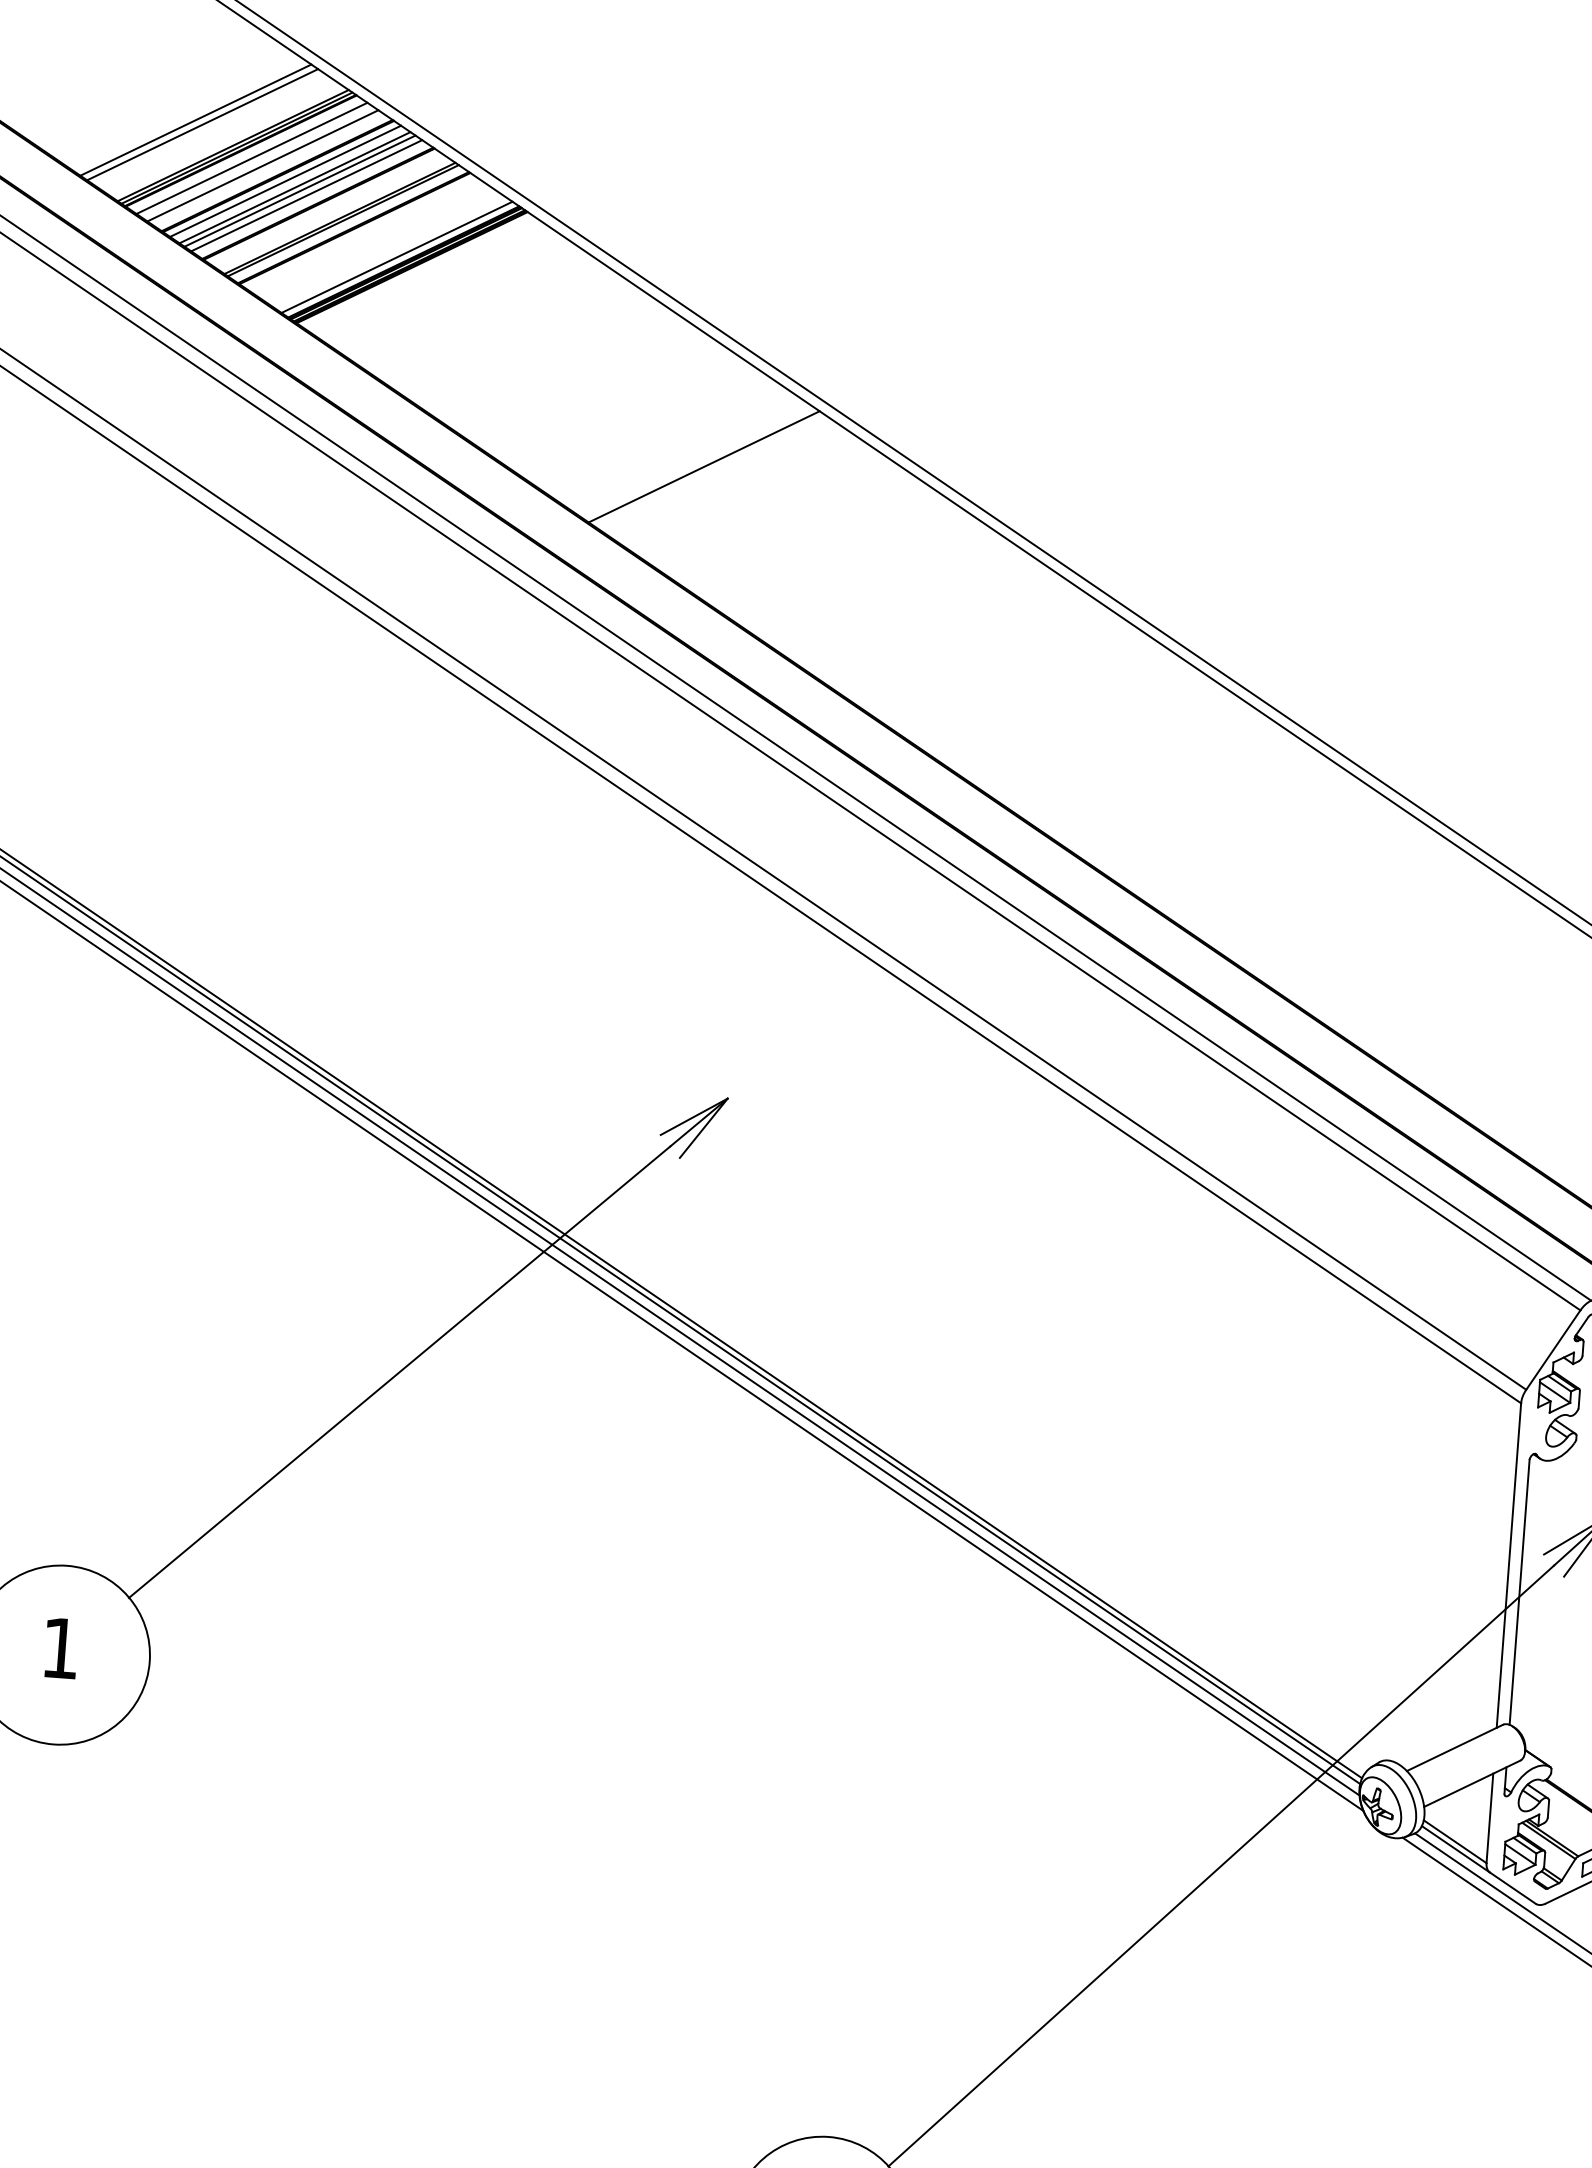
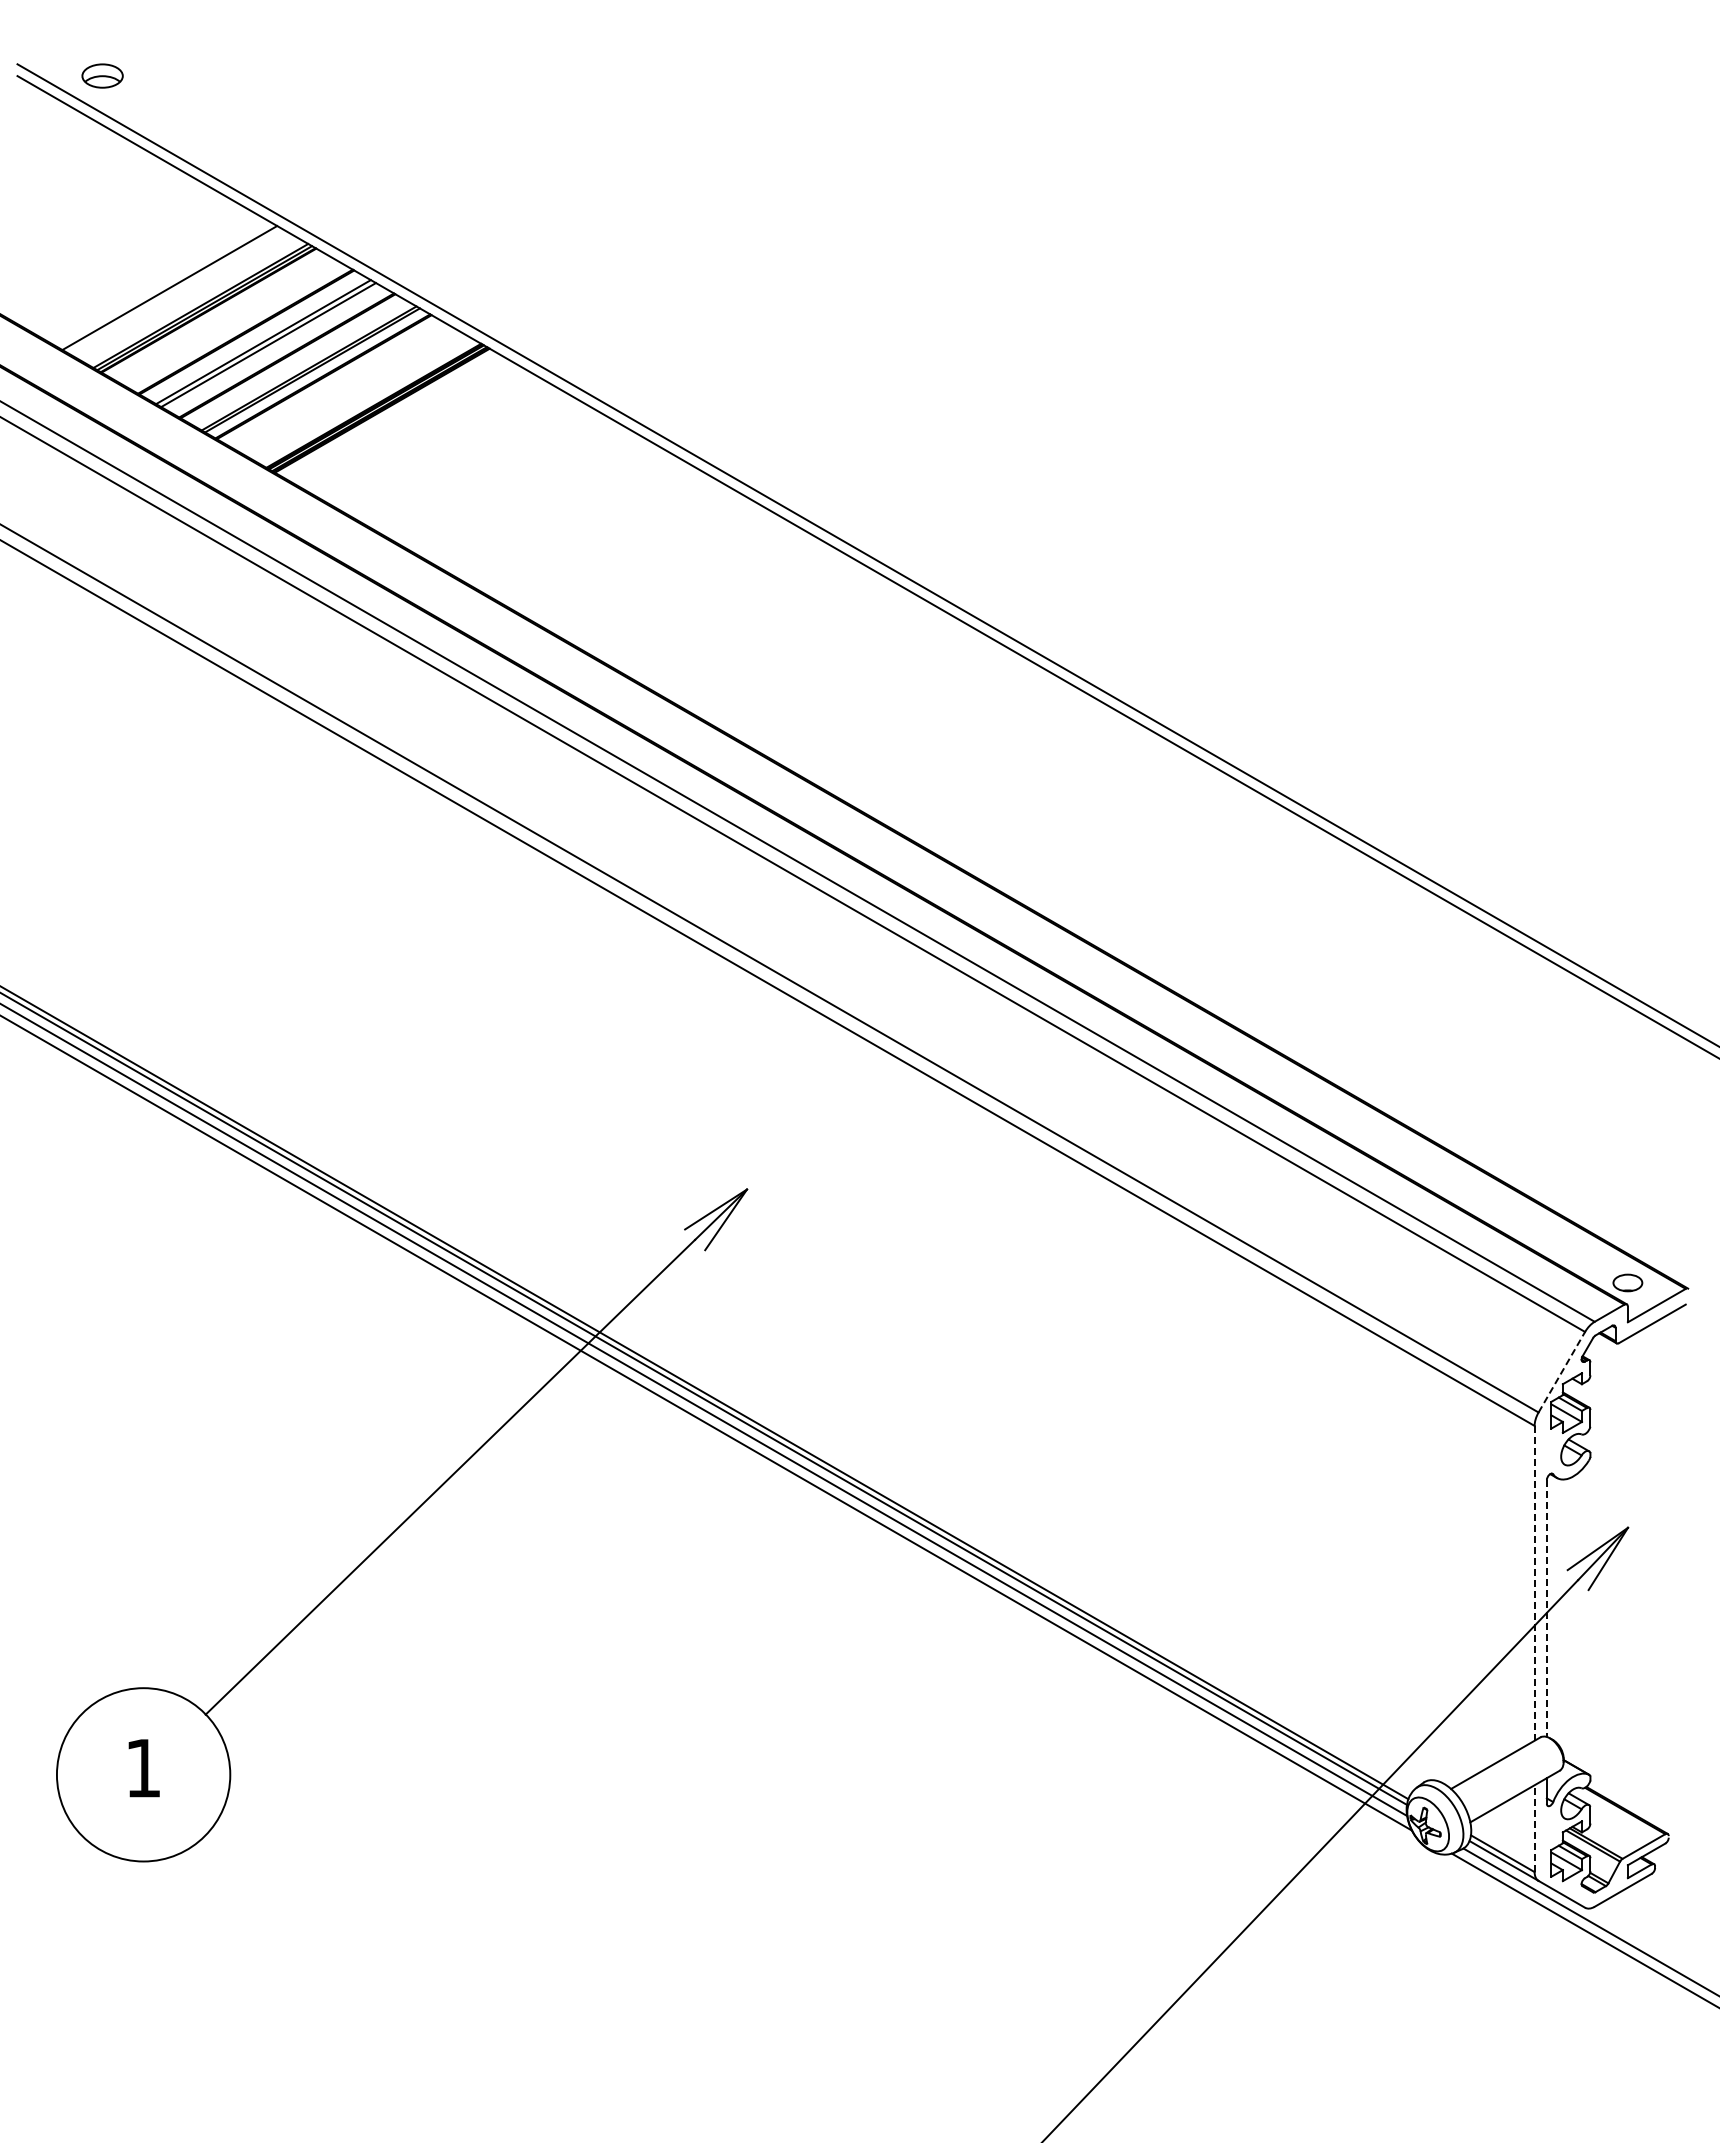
line: (195, 120) -> (162, 284), removed
line: (251, 157) -> (219, 316), removed
line: (262, 165) -> (230, 323), removed
line: (285, 181) -> (253, 336), removed
line: (306, 195) -> (275, 348), removed
line: (396, 256) -> (366, 401), removed
line: (704, 466) -> (678, 581), removed
line: (1554, 1349) -> (1562, 1371), solid -> dashed
line: (1508, 1564) -> (1534, 1582), solid -> dashed
line: (1519, 1592) -> (1546, 1608), solid -> dashed
line: (1489, 1818) -> (1534, 1828), solid -> dashed

